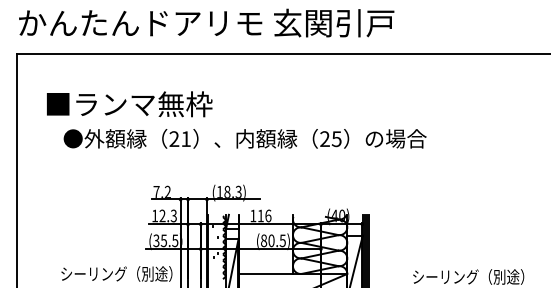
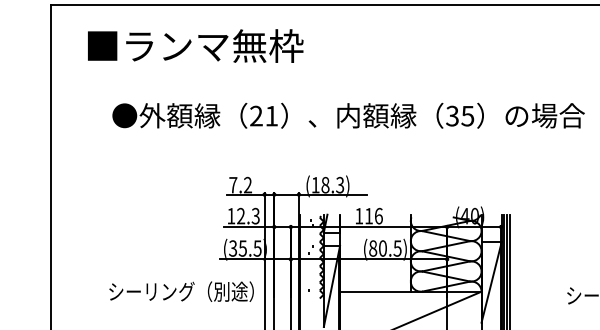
text: (129, 104) -> (195, 46), moved
text: (324, 139) -> (451, 116), 25 -> 35

